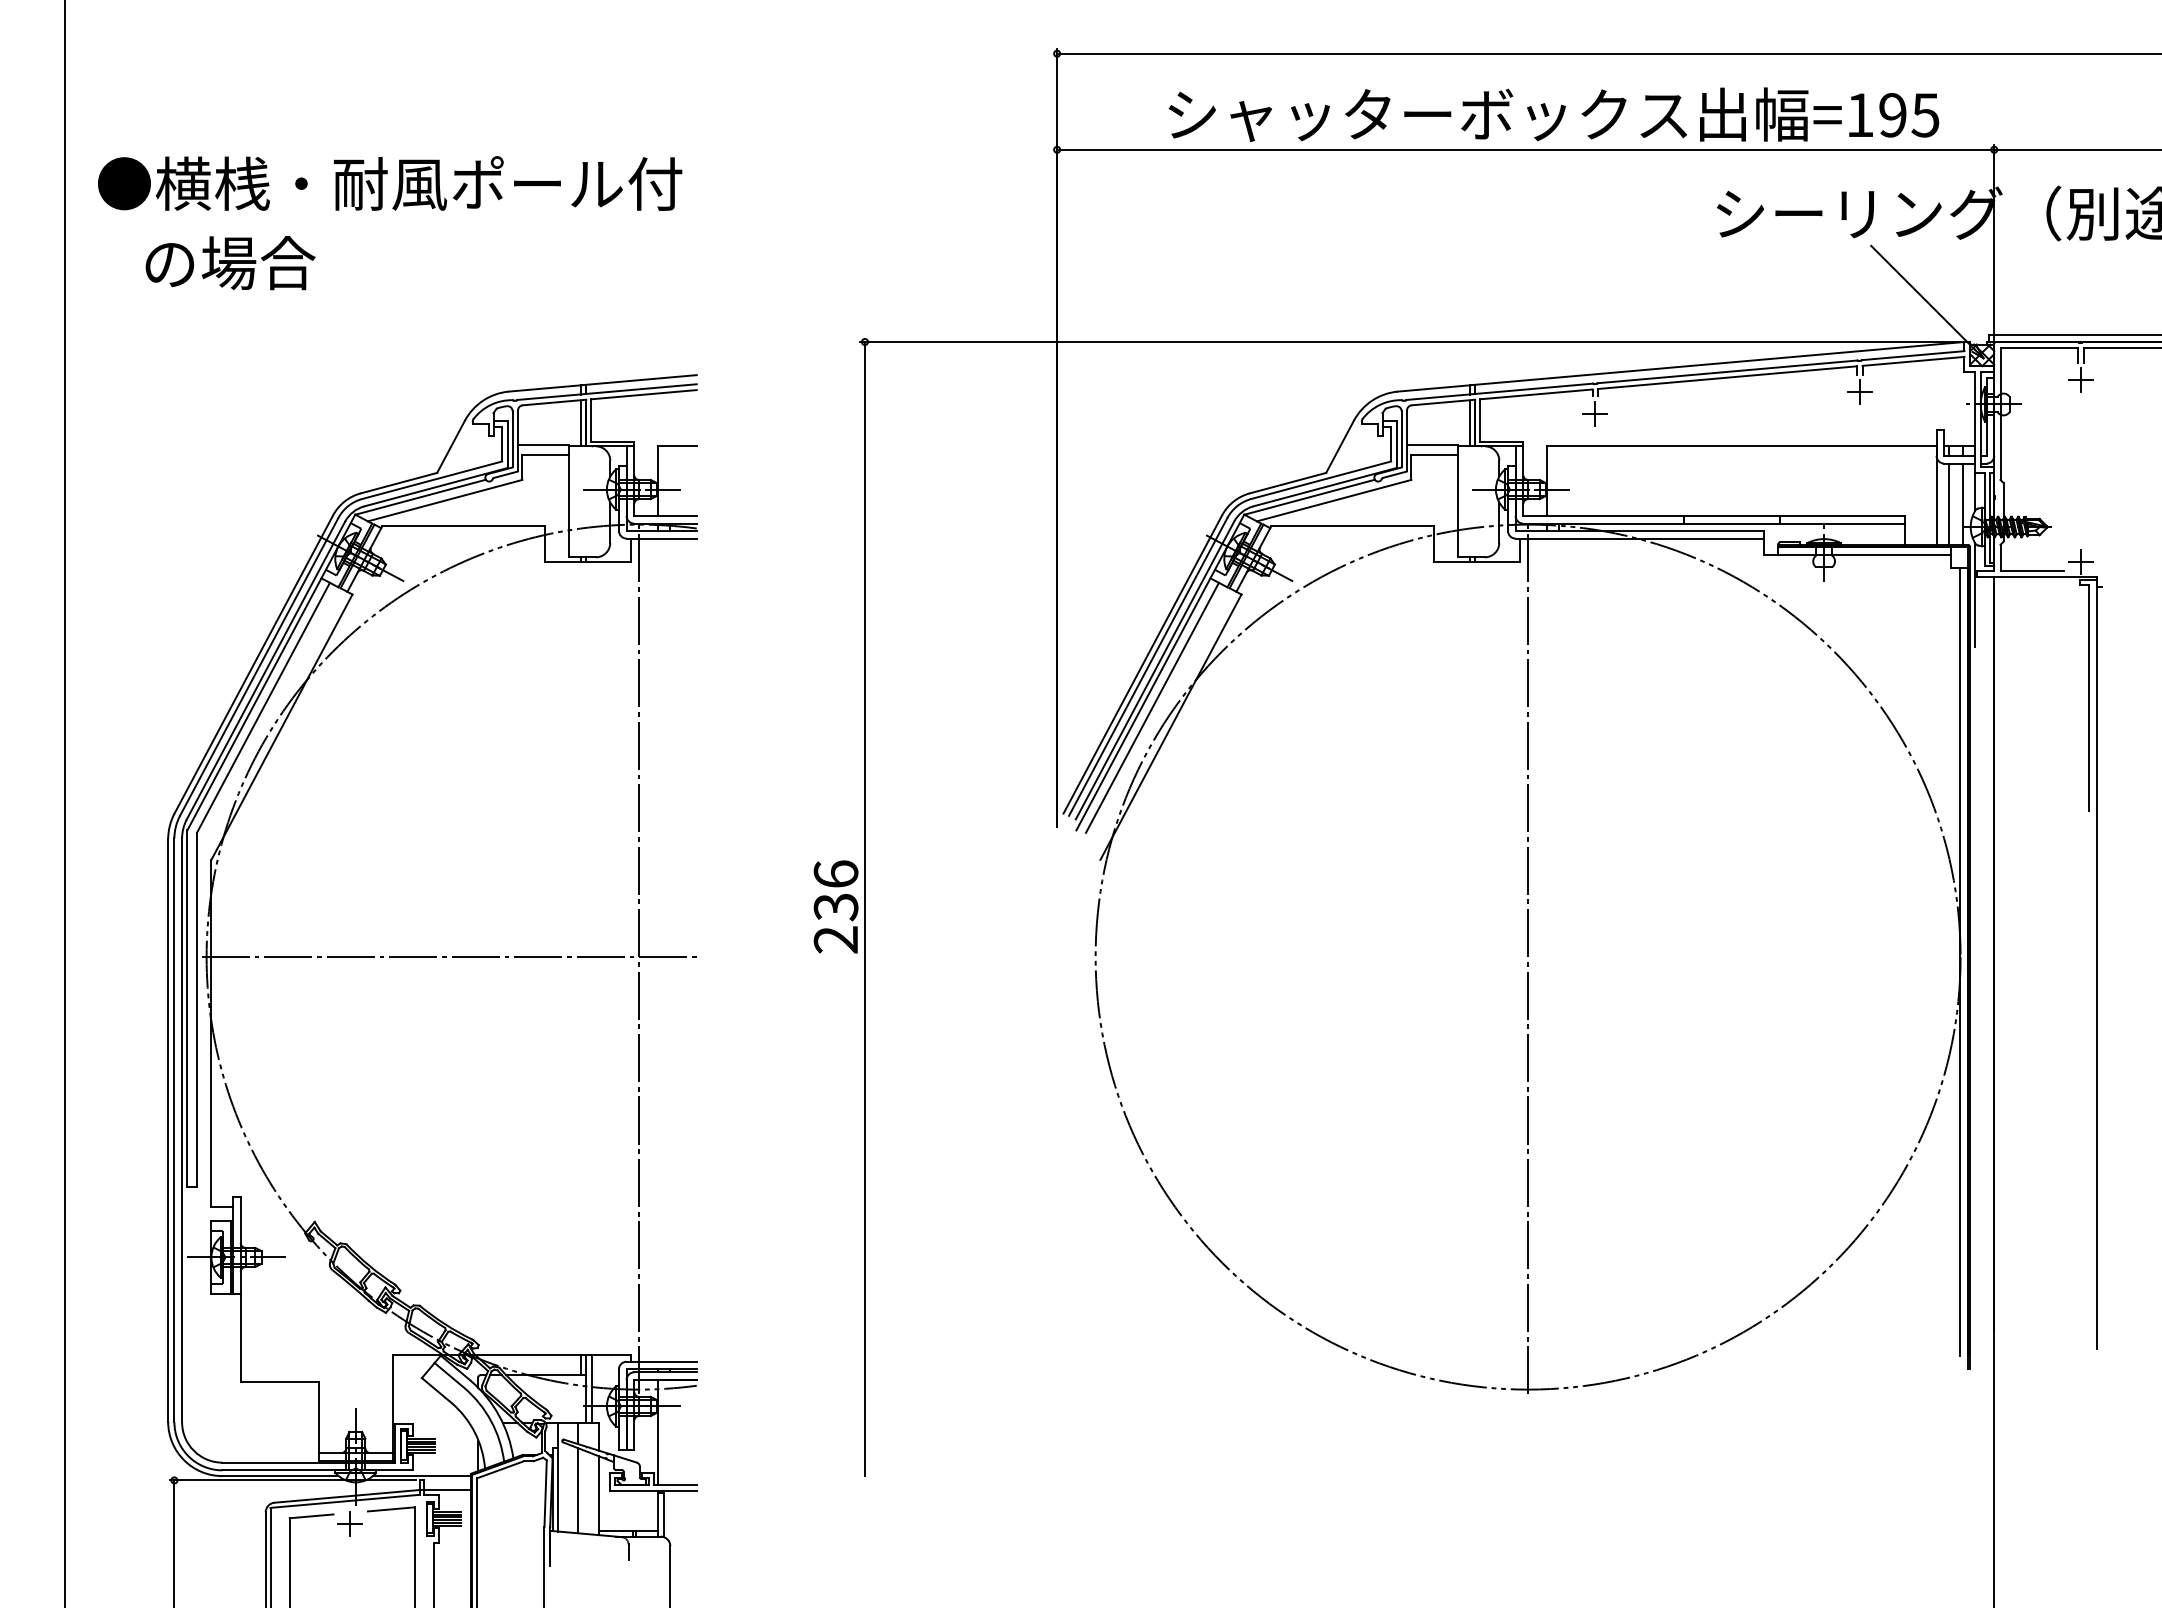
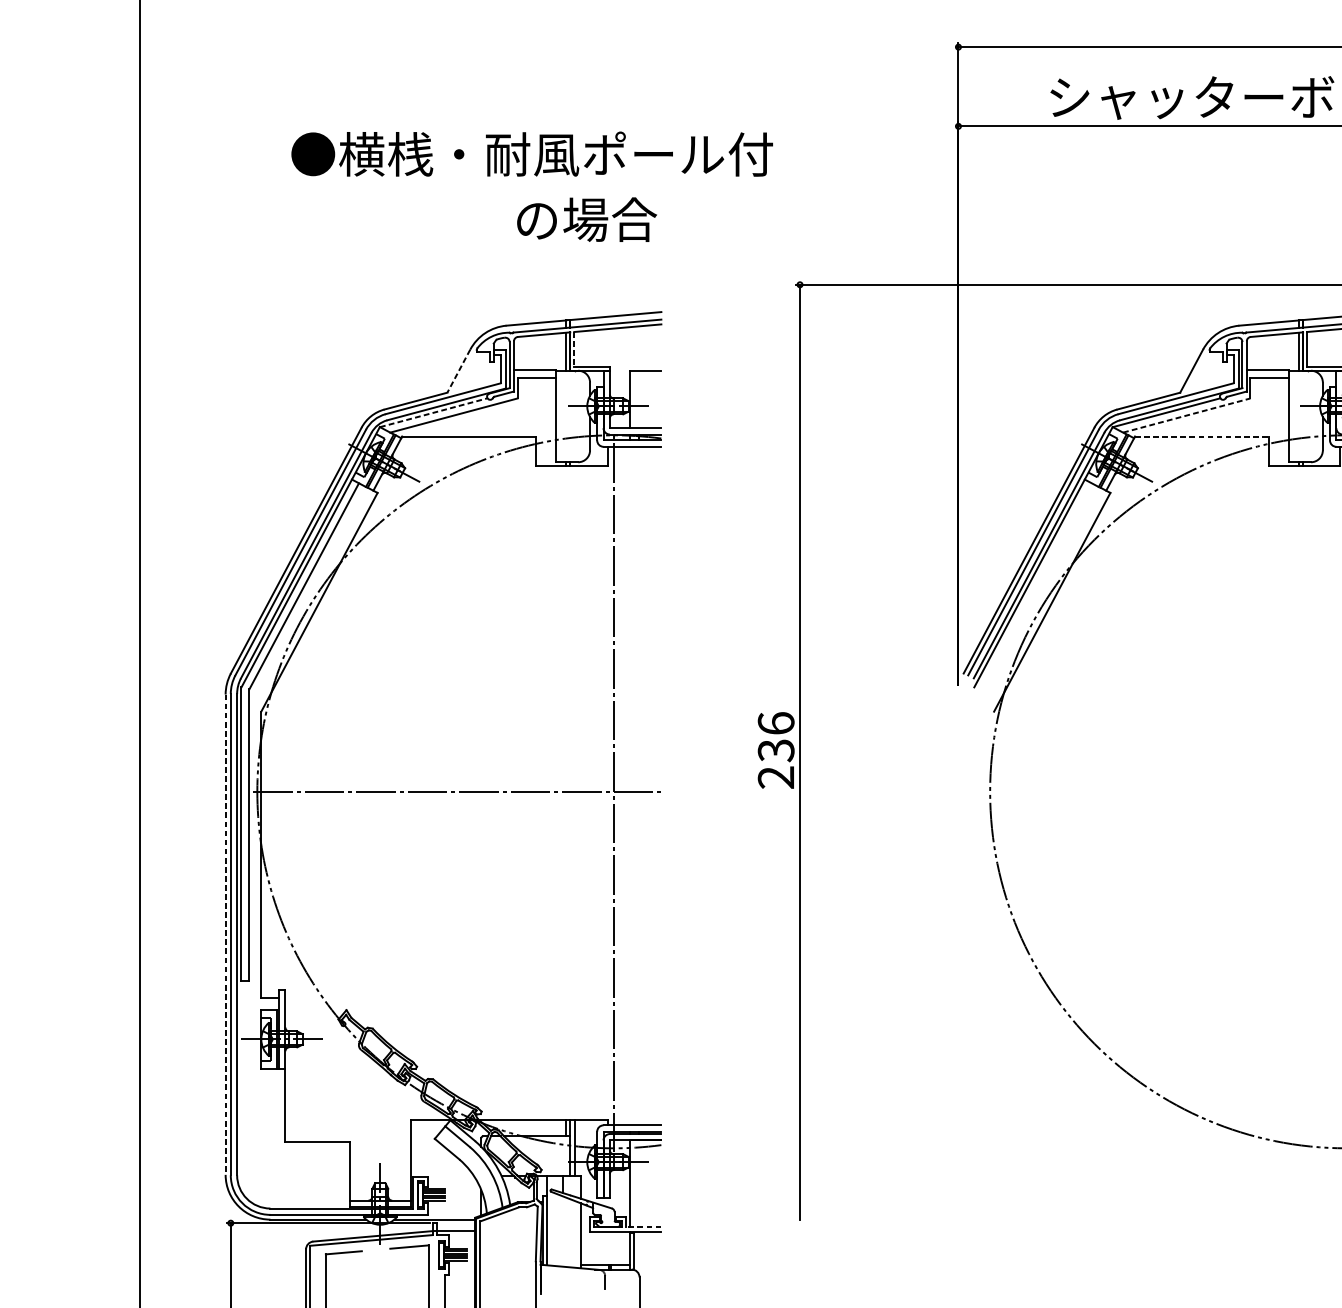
text: (390, 183) -> (532, 154), moved
text: (230, 263) -> (586, 220), moved
line: (591, 420) -> (574, 349), solid -> dashed
line: (451, 446) -> (459, 370), solid -> dashed
line: (420, 497) -> (433, 412), solid -> dashed
line: (1334, 500) -> (1187, 415), solid -> dashed
line: (1353, 526) -> (1202, 436), solid -> dashed
line: (1152, 707) -> (1037, 586), removed
line: (168, 1130) -> (225, 934), solid -> dashed
line: (675, 1484) -> (643, 1226), solid -> dashed
line: (577, 1490) -> (563, 1231), removed
part: (349, 1523) -> (375, 1258), removed

